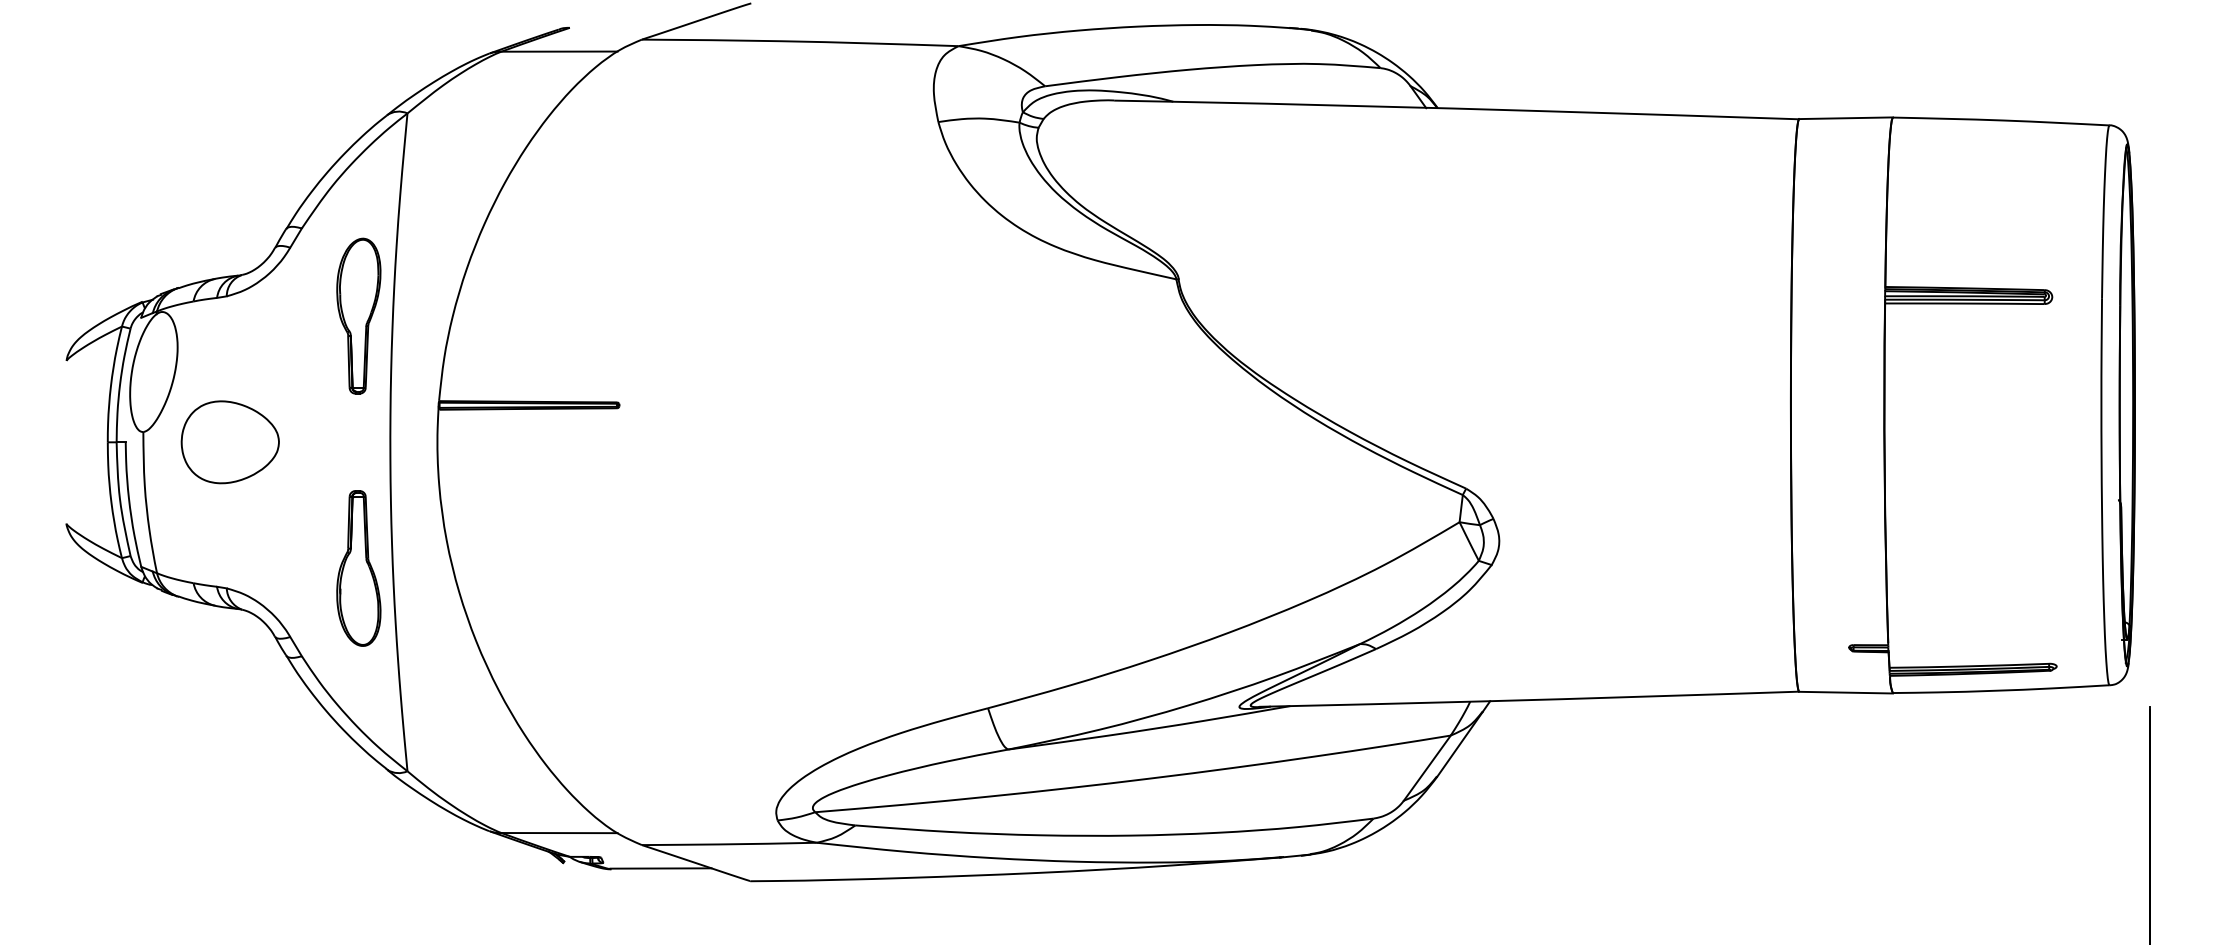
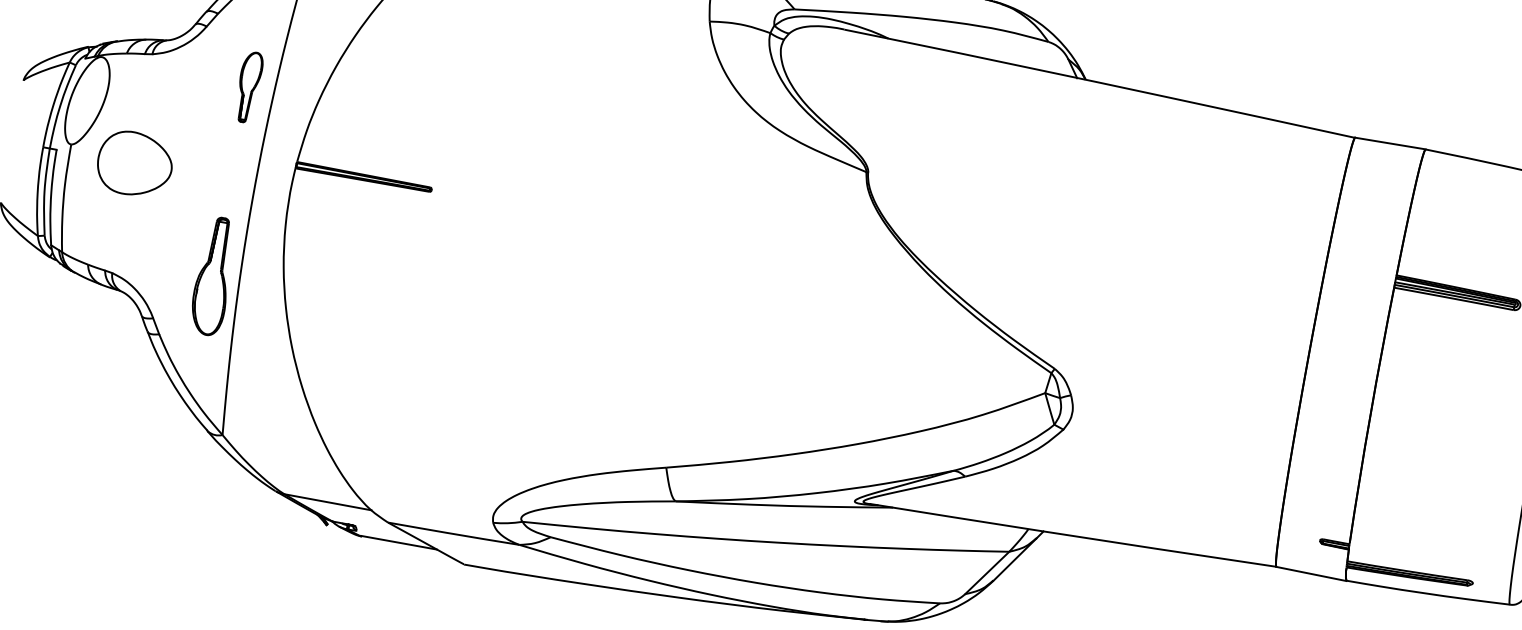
part: (358, 315) -> (248, 86), size x0.6

